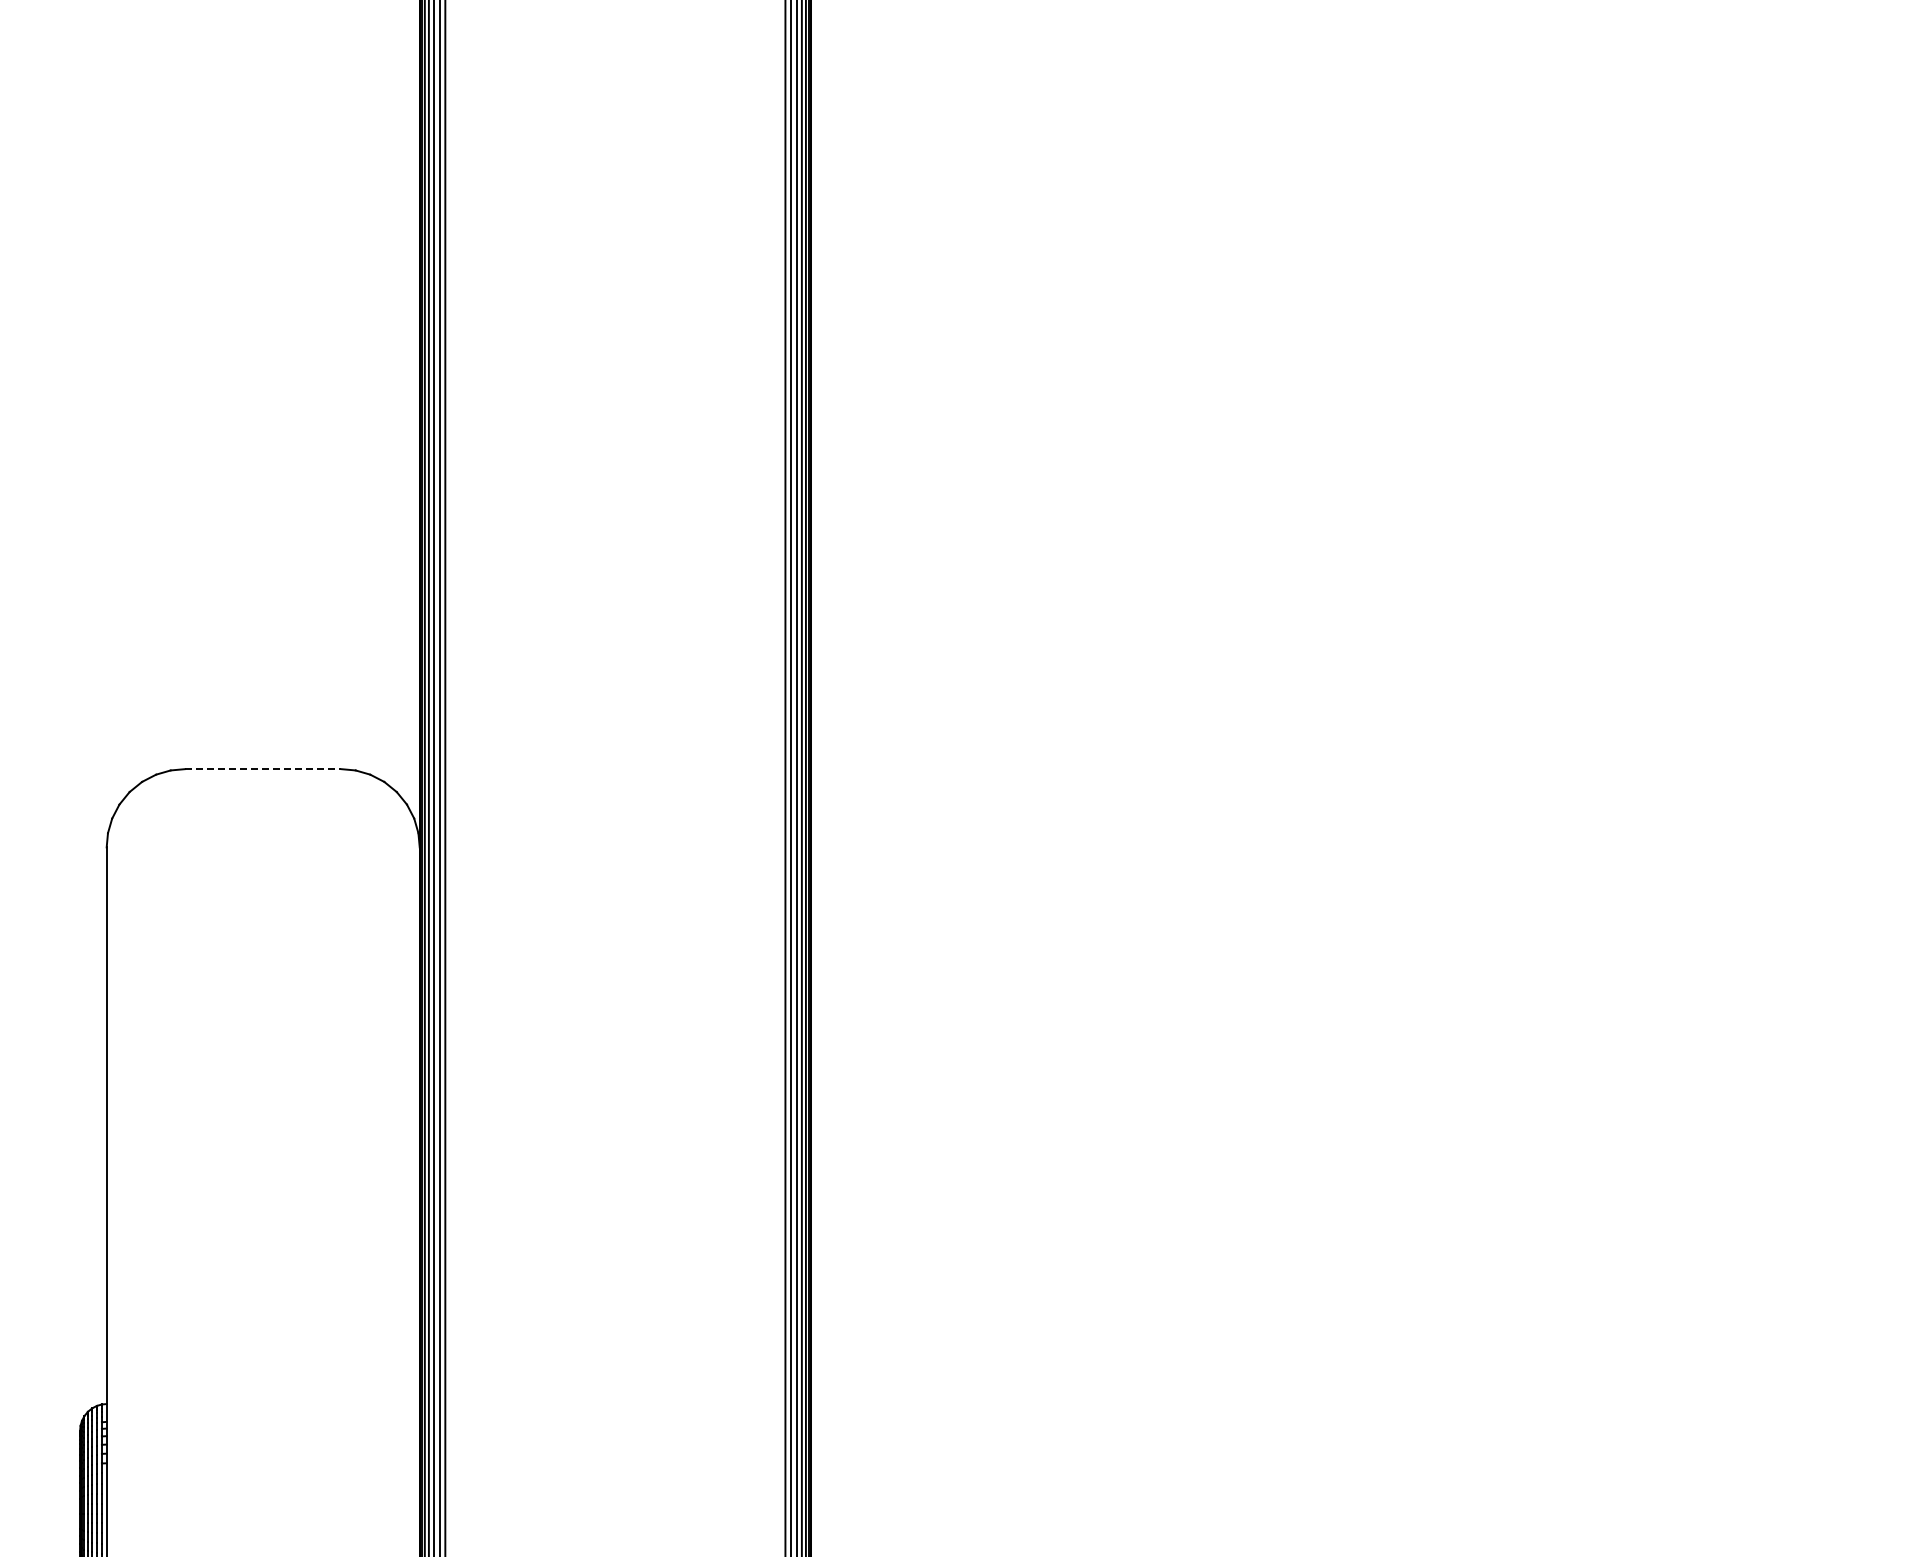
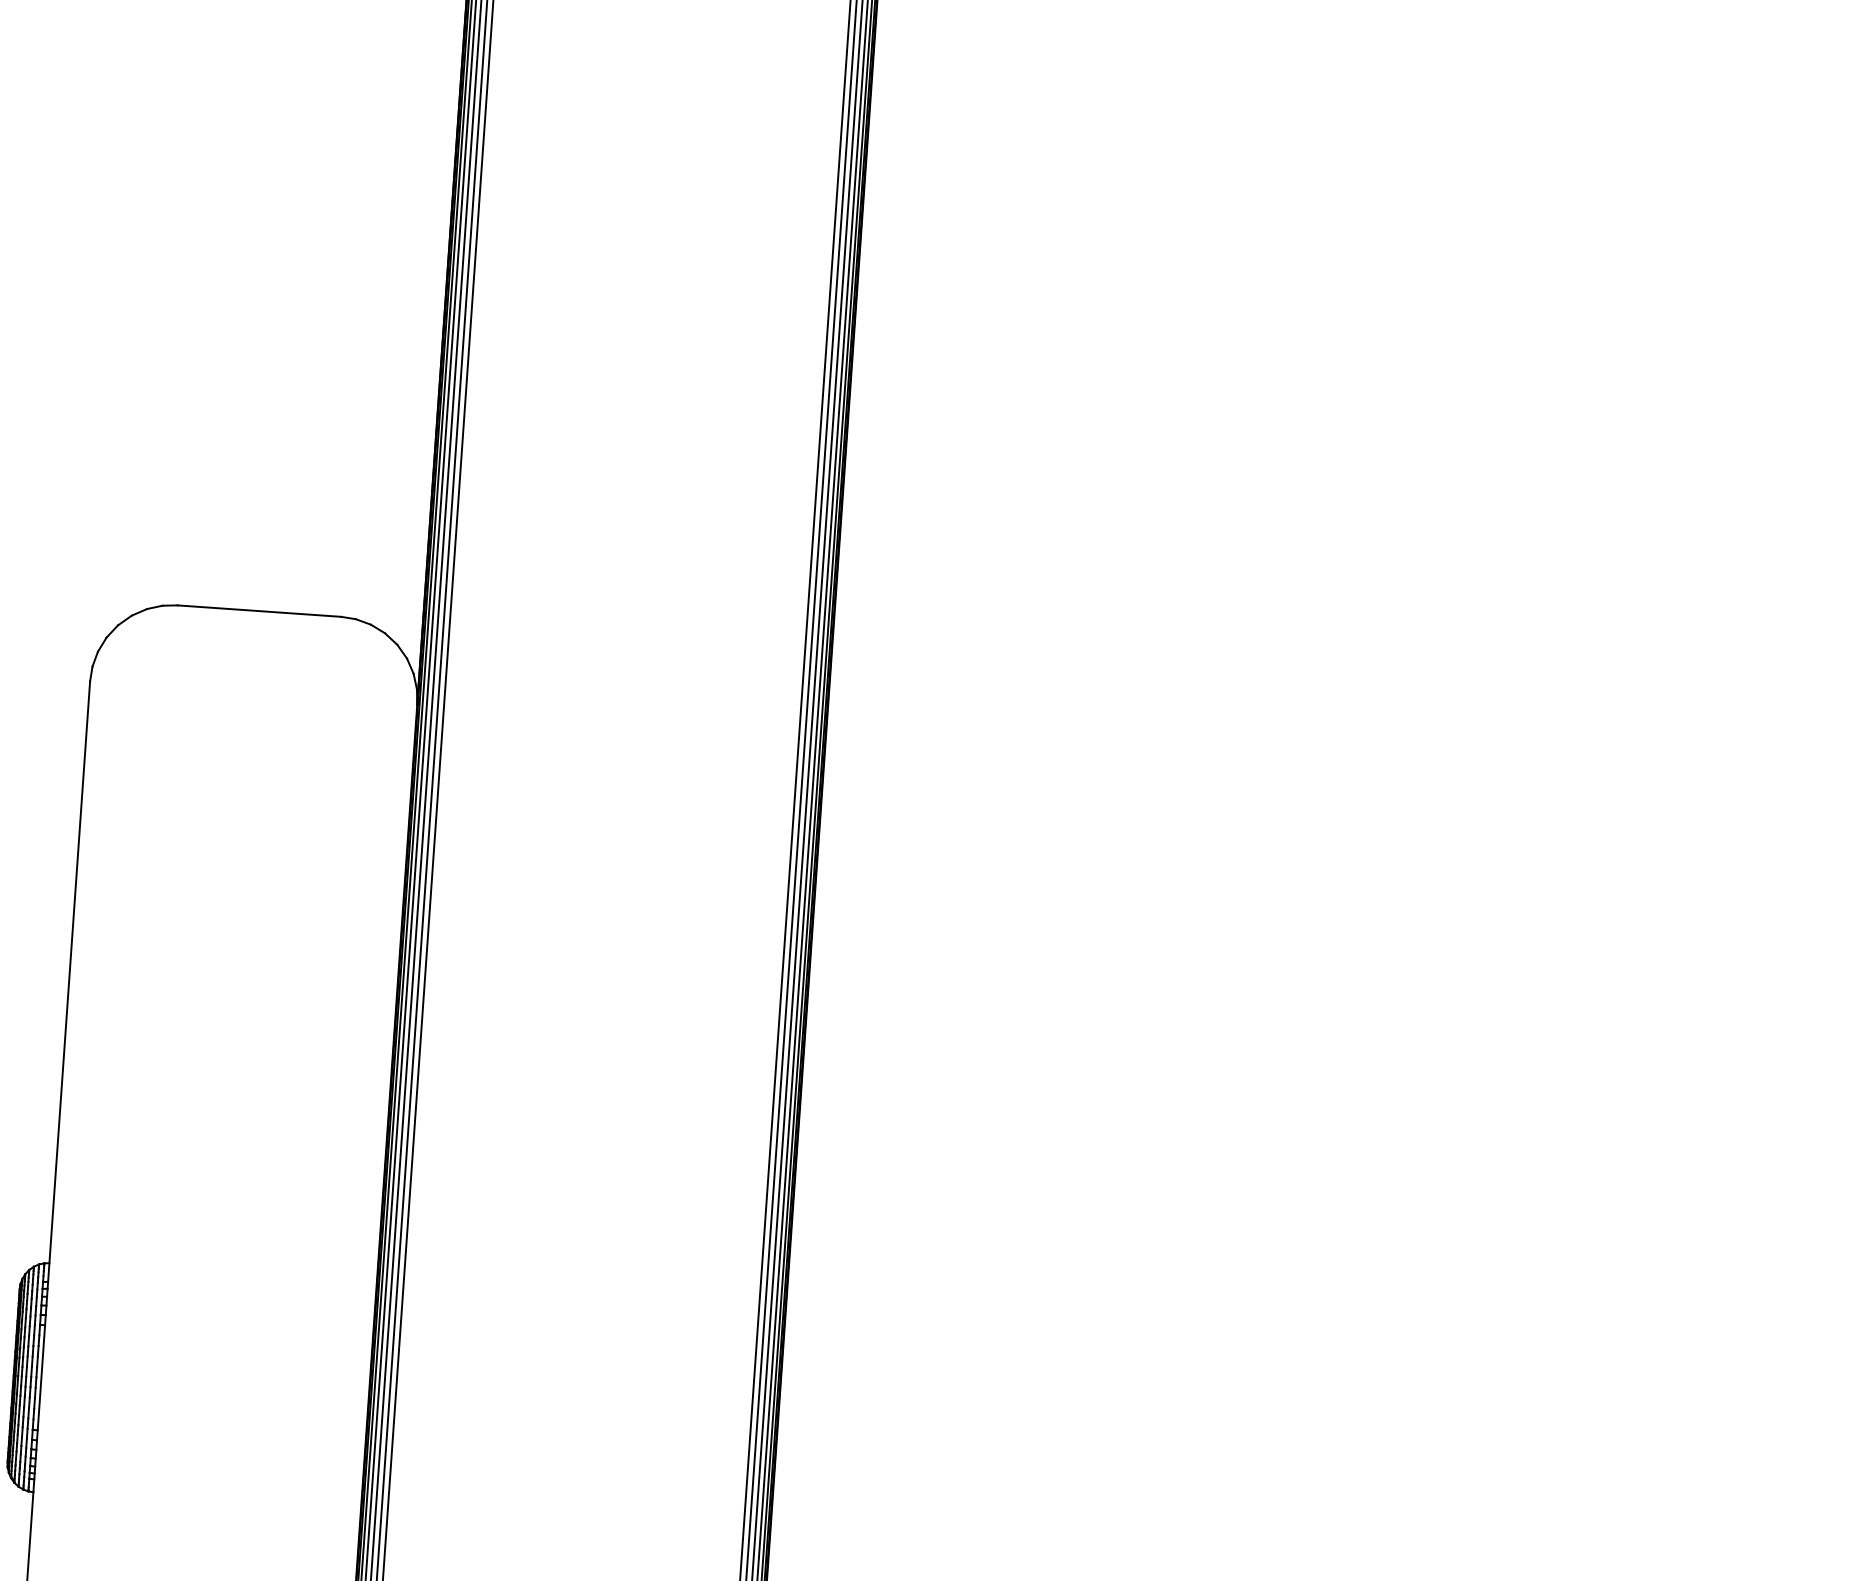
line: (263, 769) -> (259, 611), dashed -> solid

